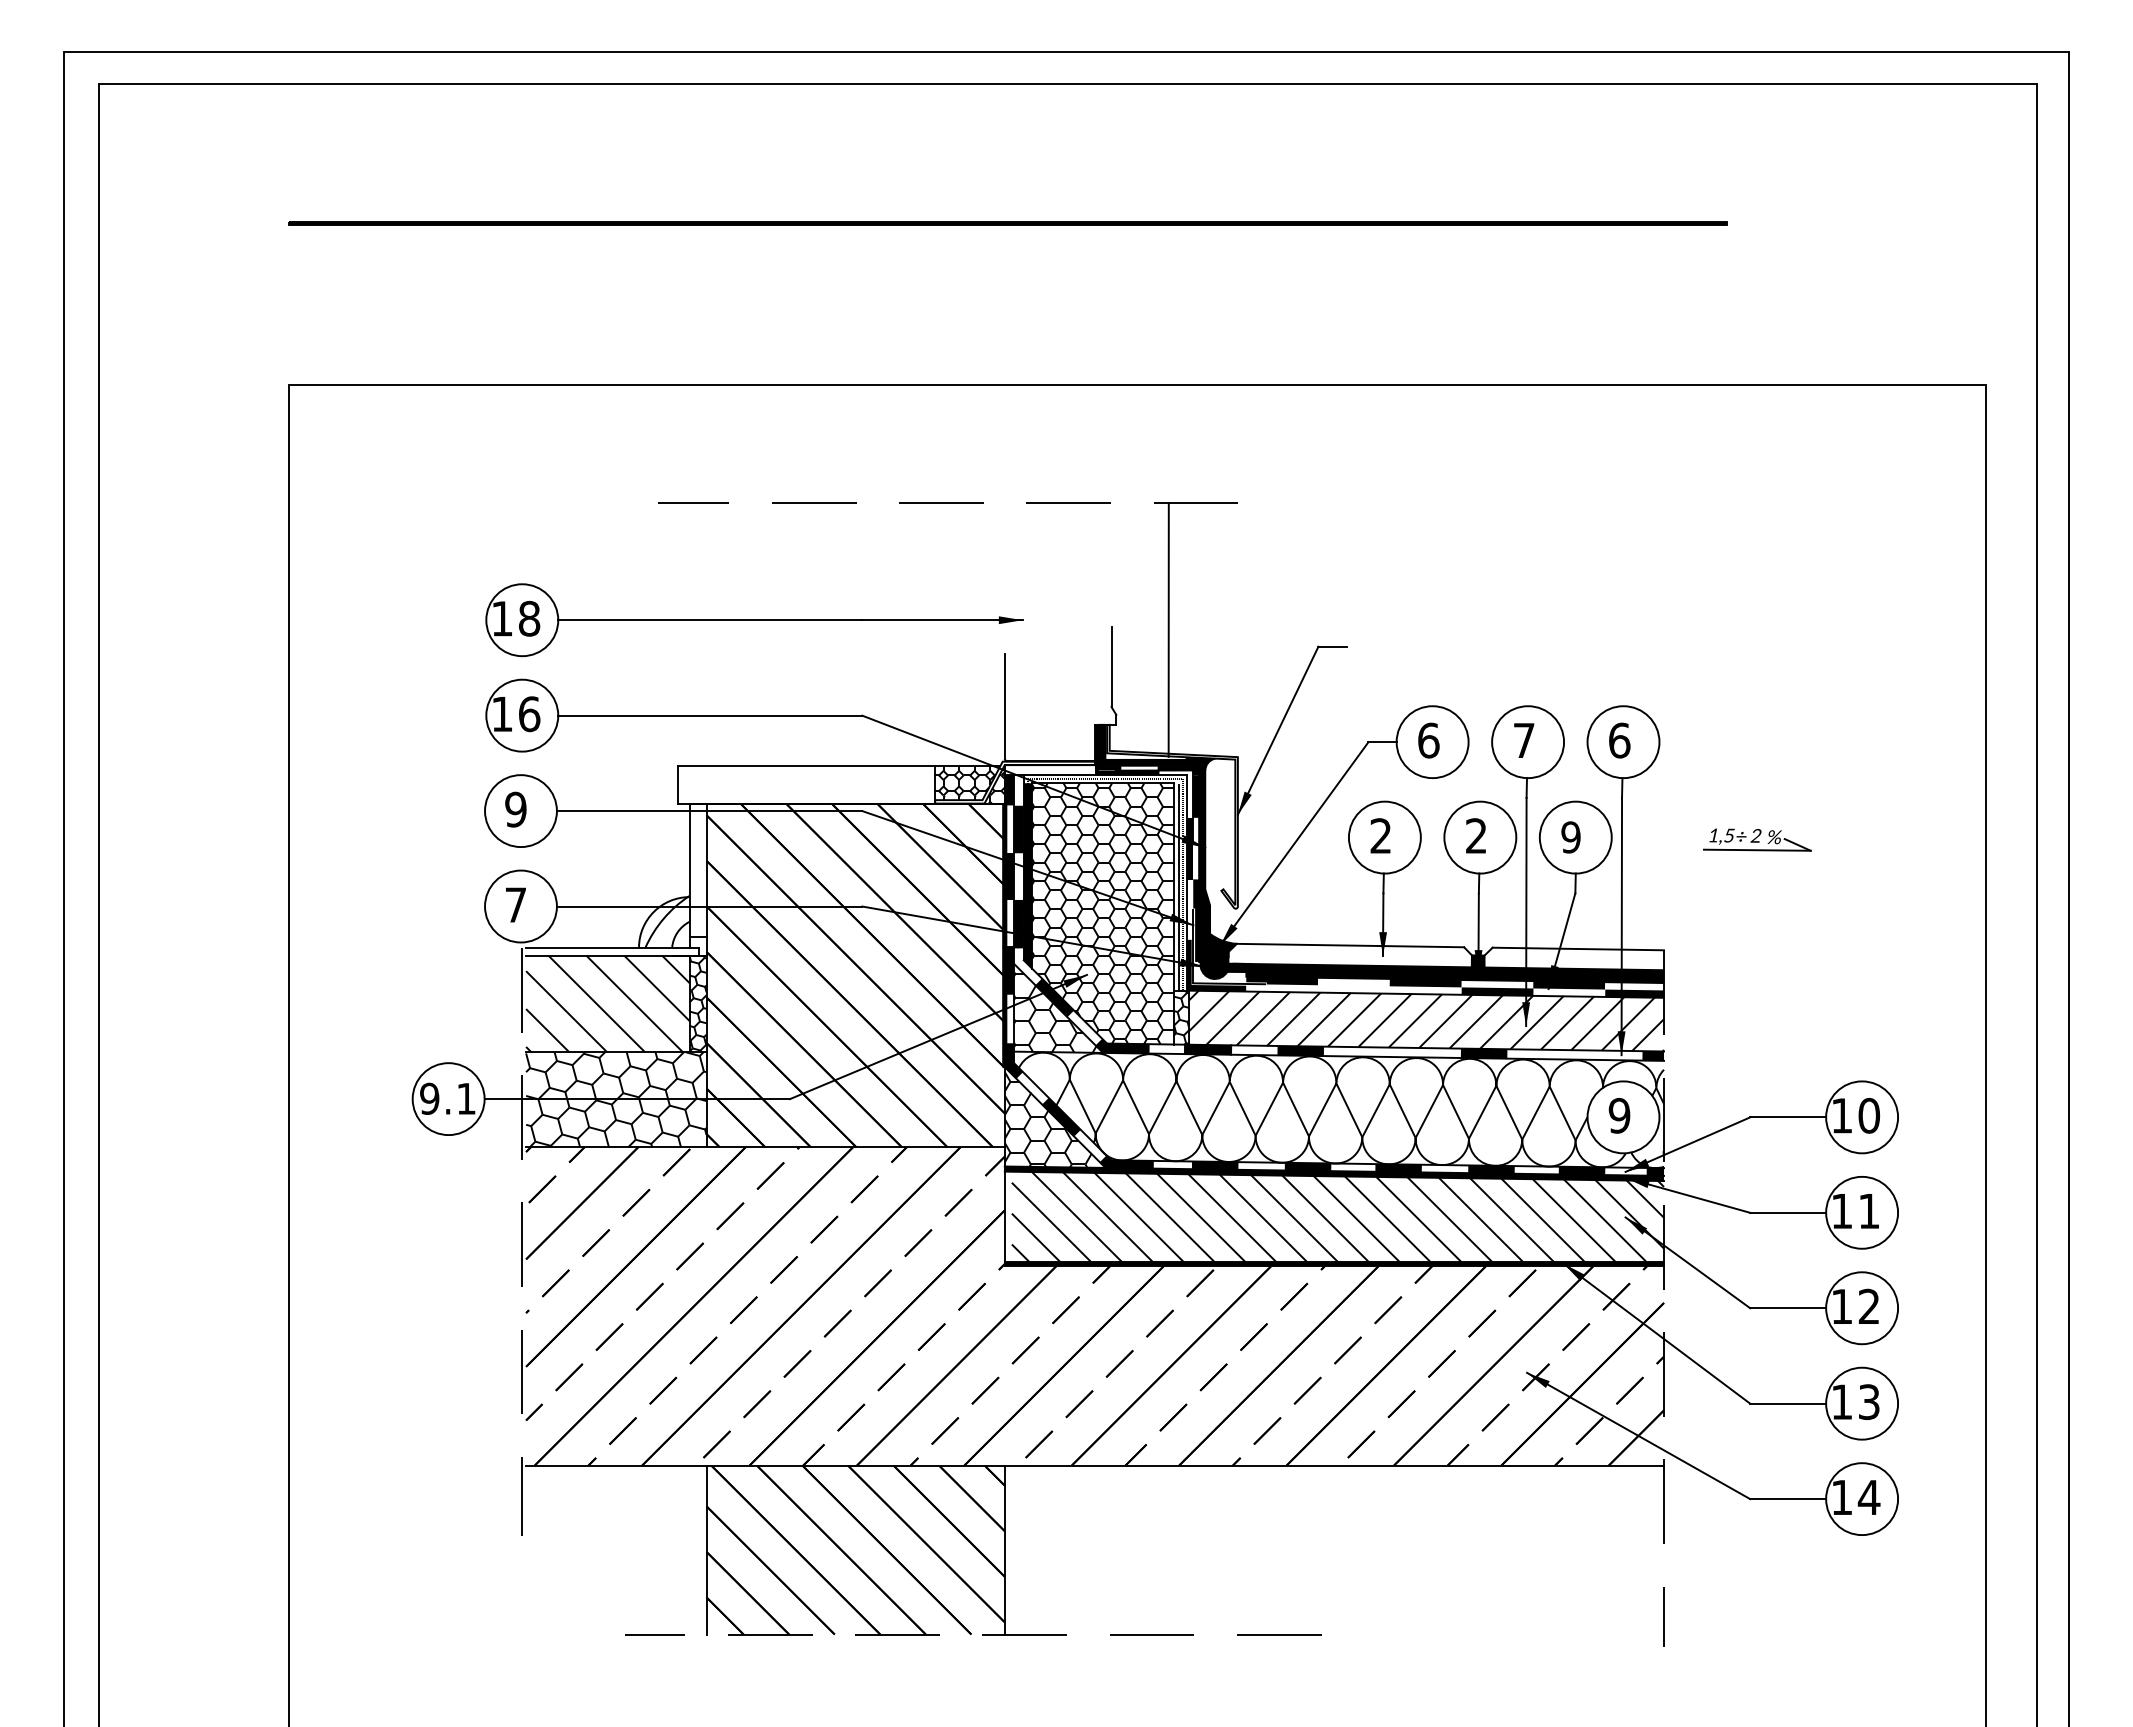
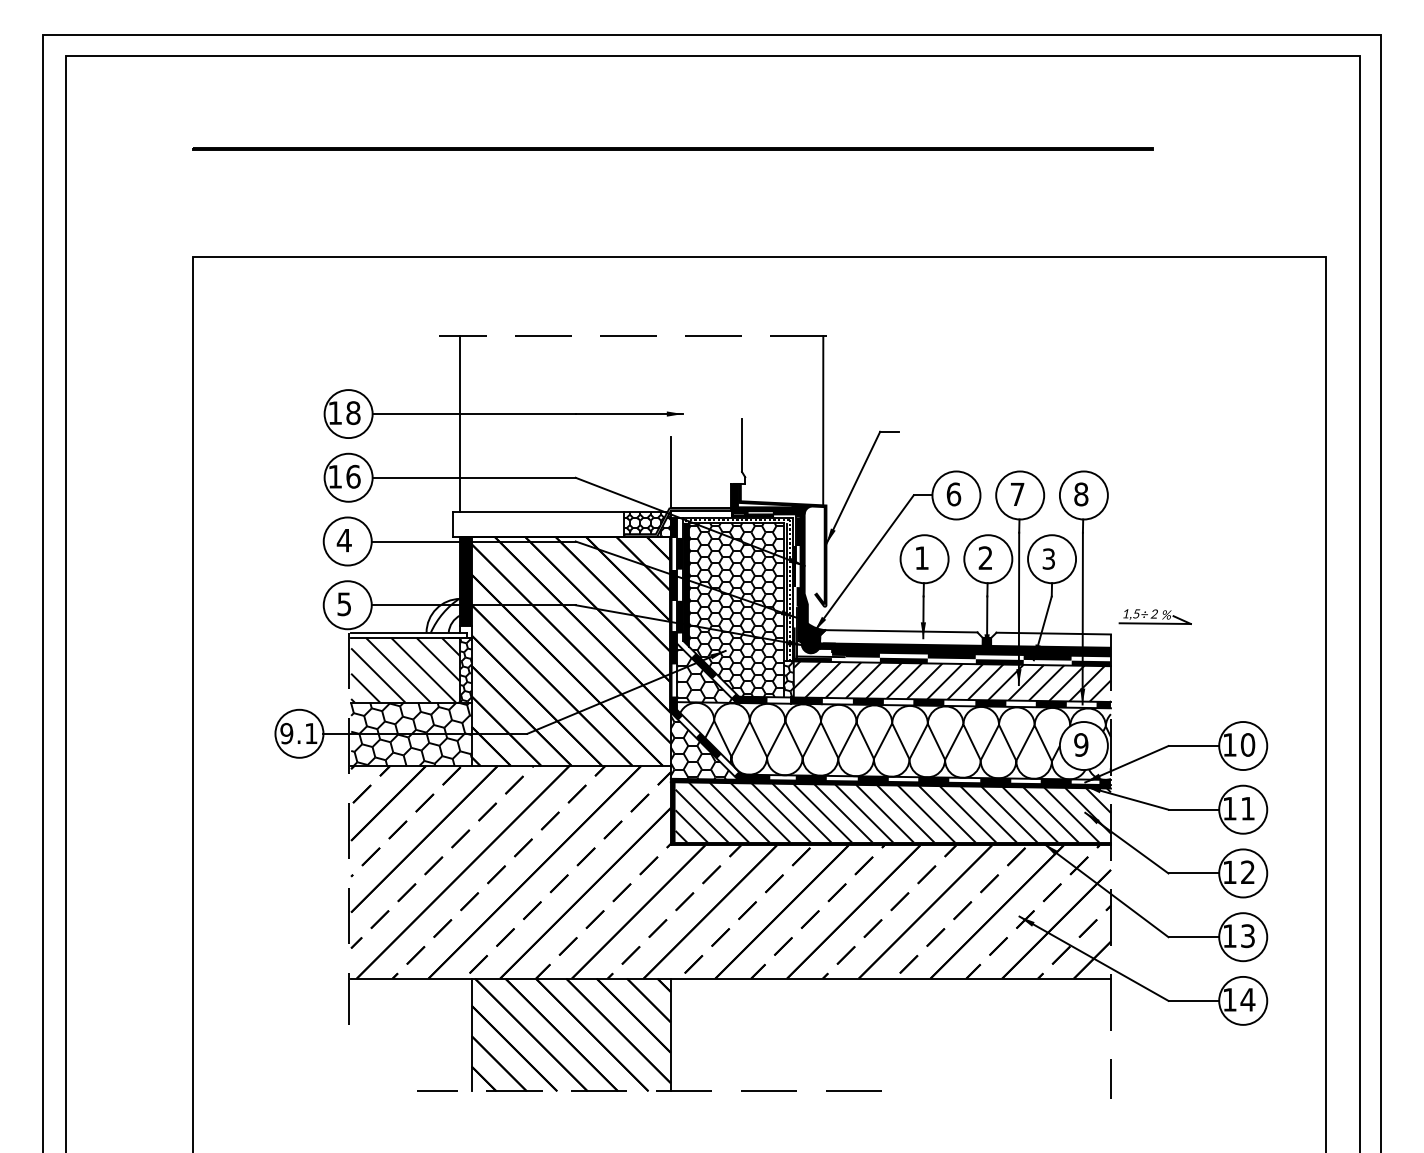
line: (1169, 629) -> (823, 420), moved
line: (689, 634) -> (460, 423), added
text: (1619, 740) -> (1081, 494), 6 -> 8
text: (514, 809) -> (343, 540), 9 -> 4
text: (1380, 835) -> (921, 557), 2 -> 1
text: (1570, 836) -> (1048, 558), 9 -> 3
part: (1756, 839) -> (1154, 616), moved
fill: (697, 870) -> (465, 581), added
text: (516, 905) -> (344, 604), 7 -> 5
fill: (1353, 989) -> (903, 660), added
fill: (1390, 1052) -> (928, 702), added
fill: (1573, 1055) -> (1050, 704), added
fill: (1007, 1216) -> (672, 812), added

